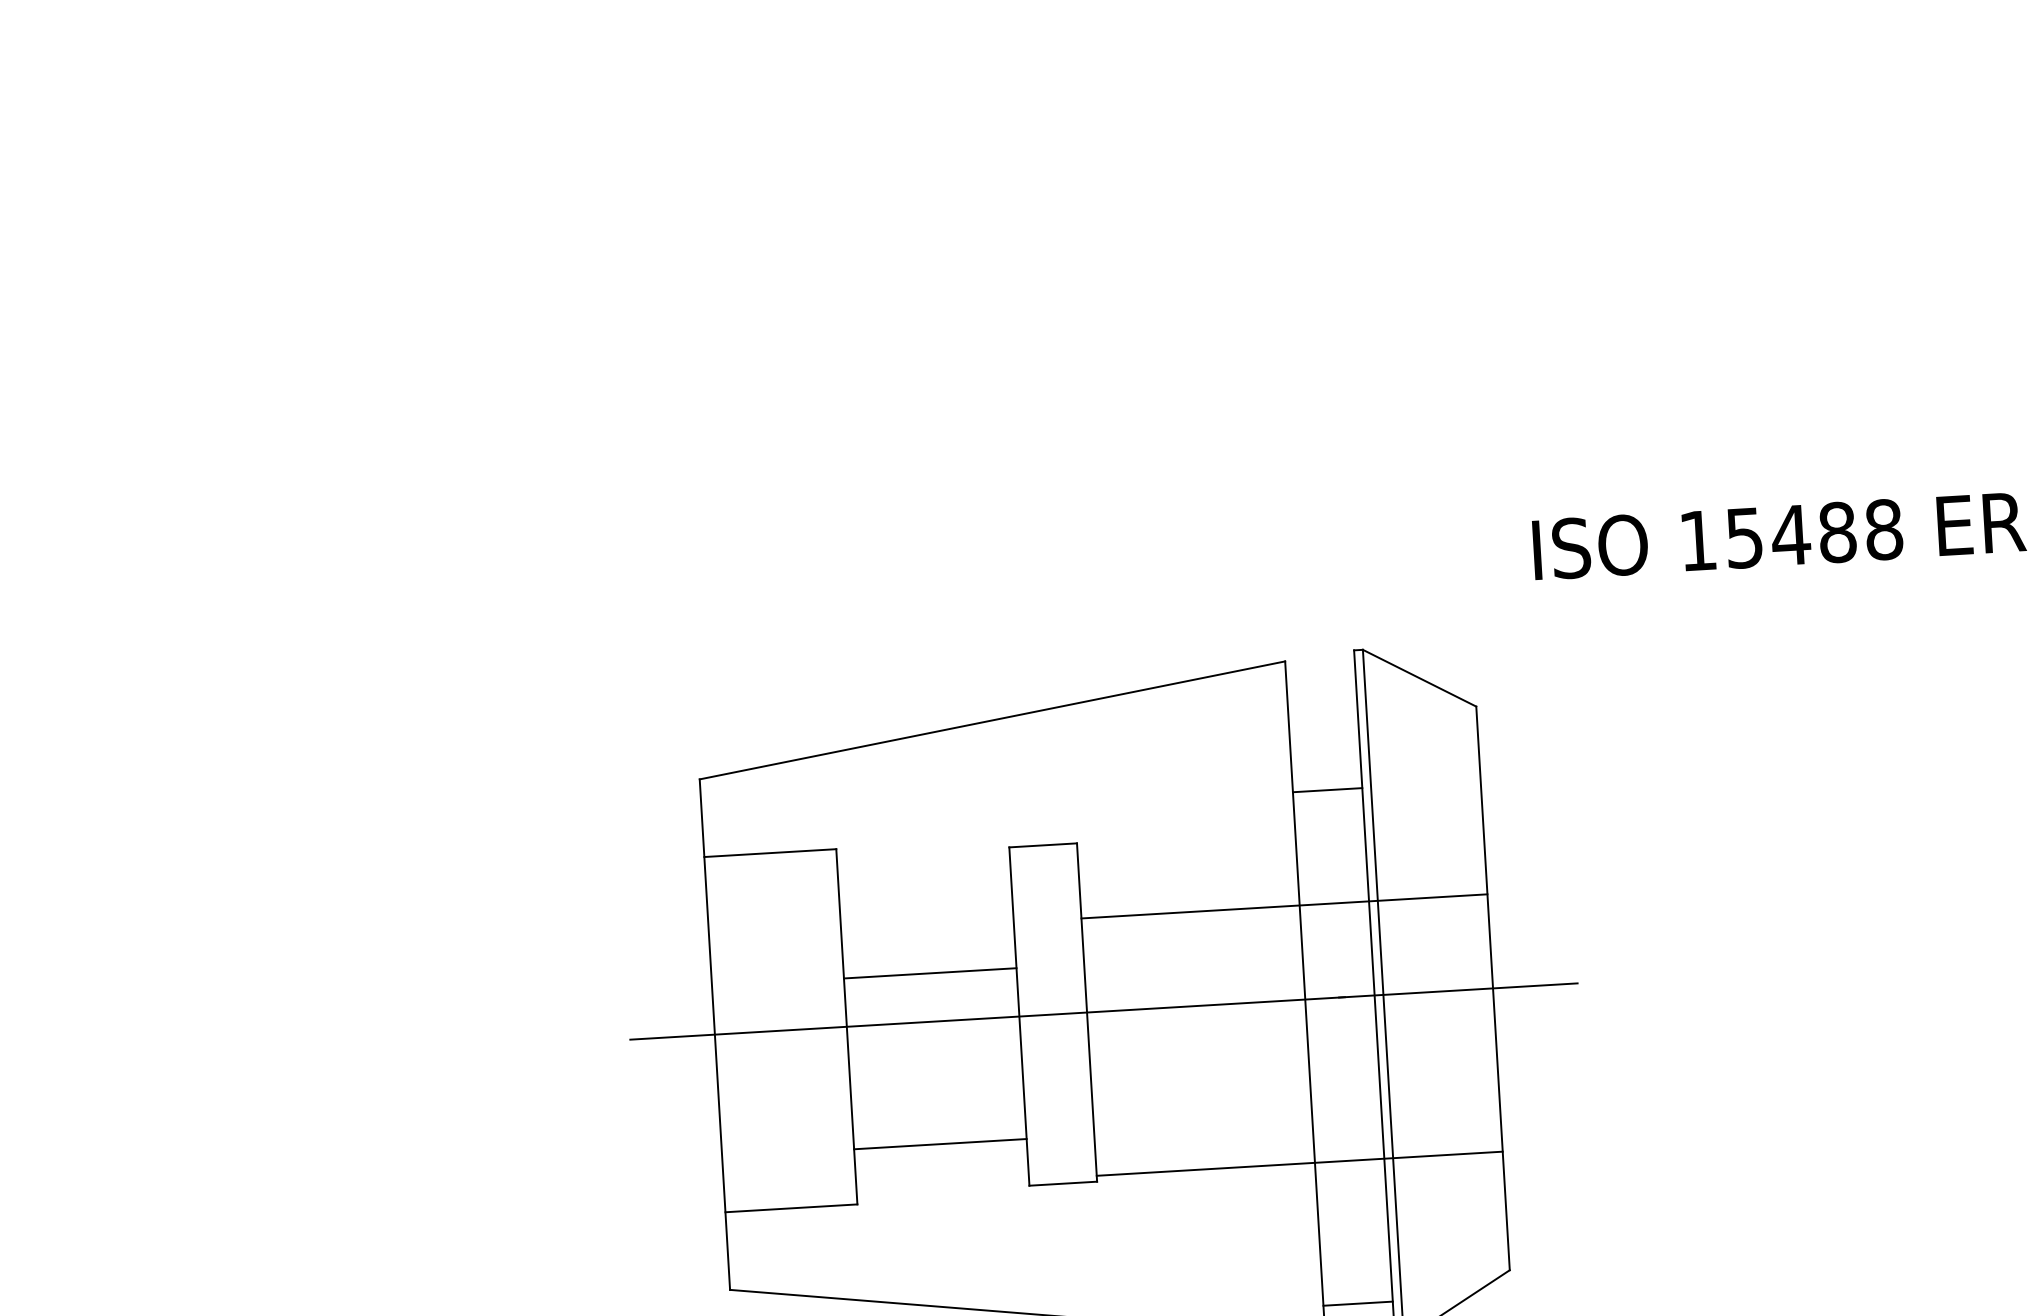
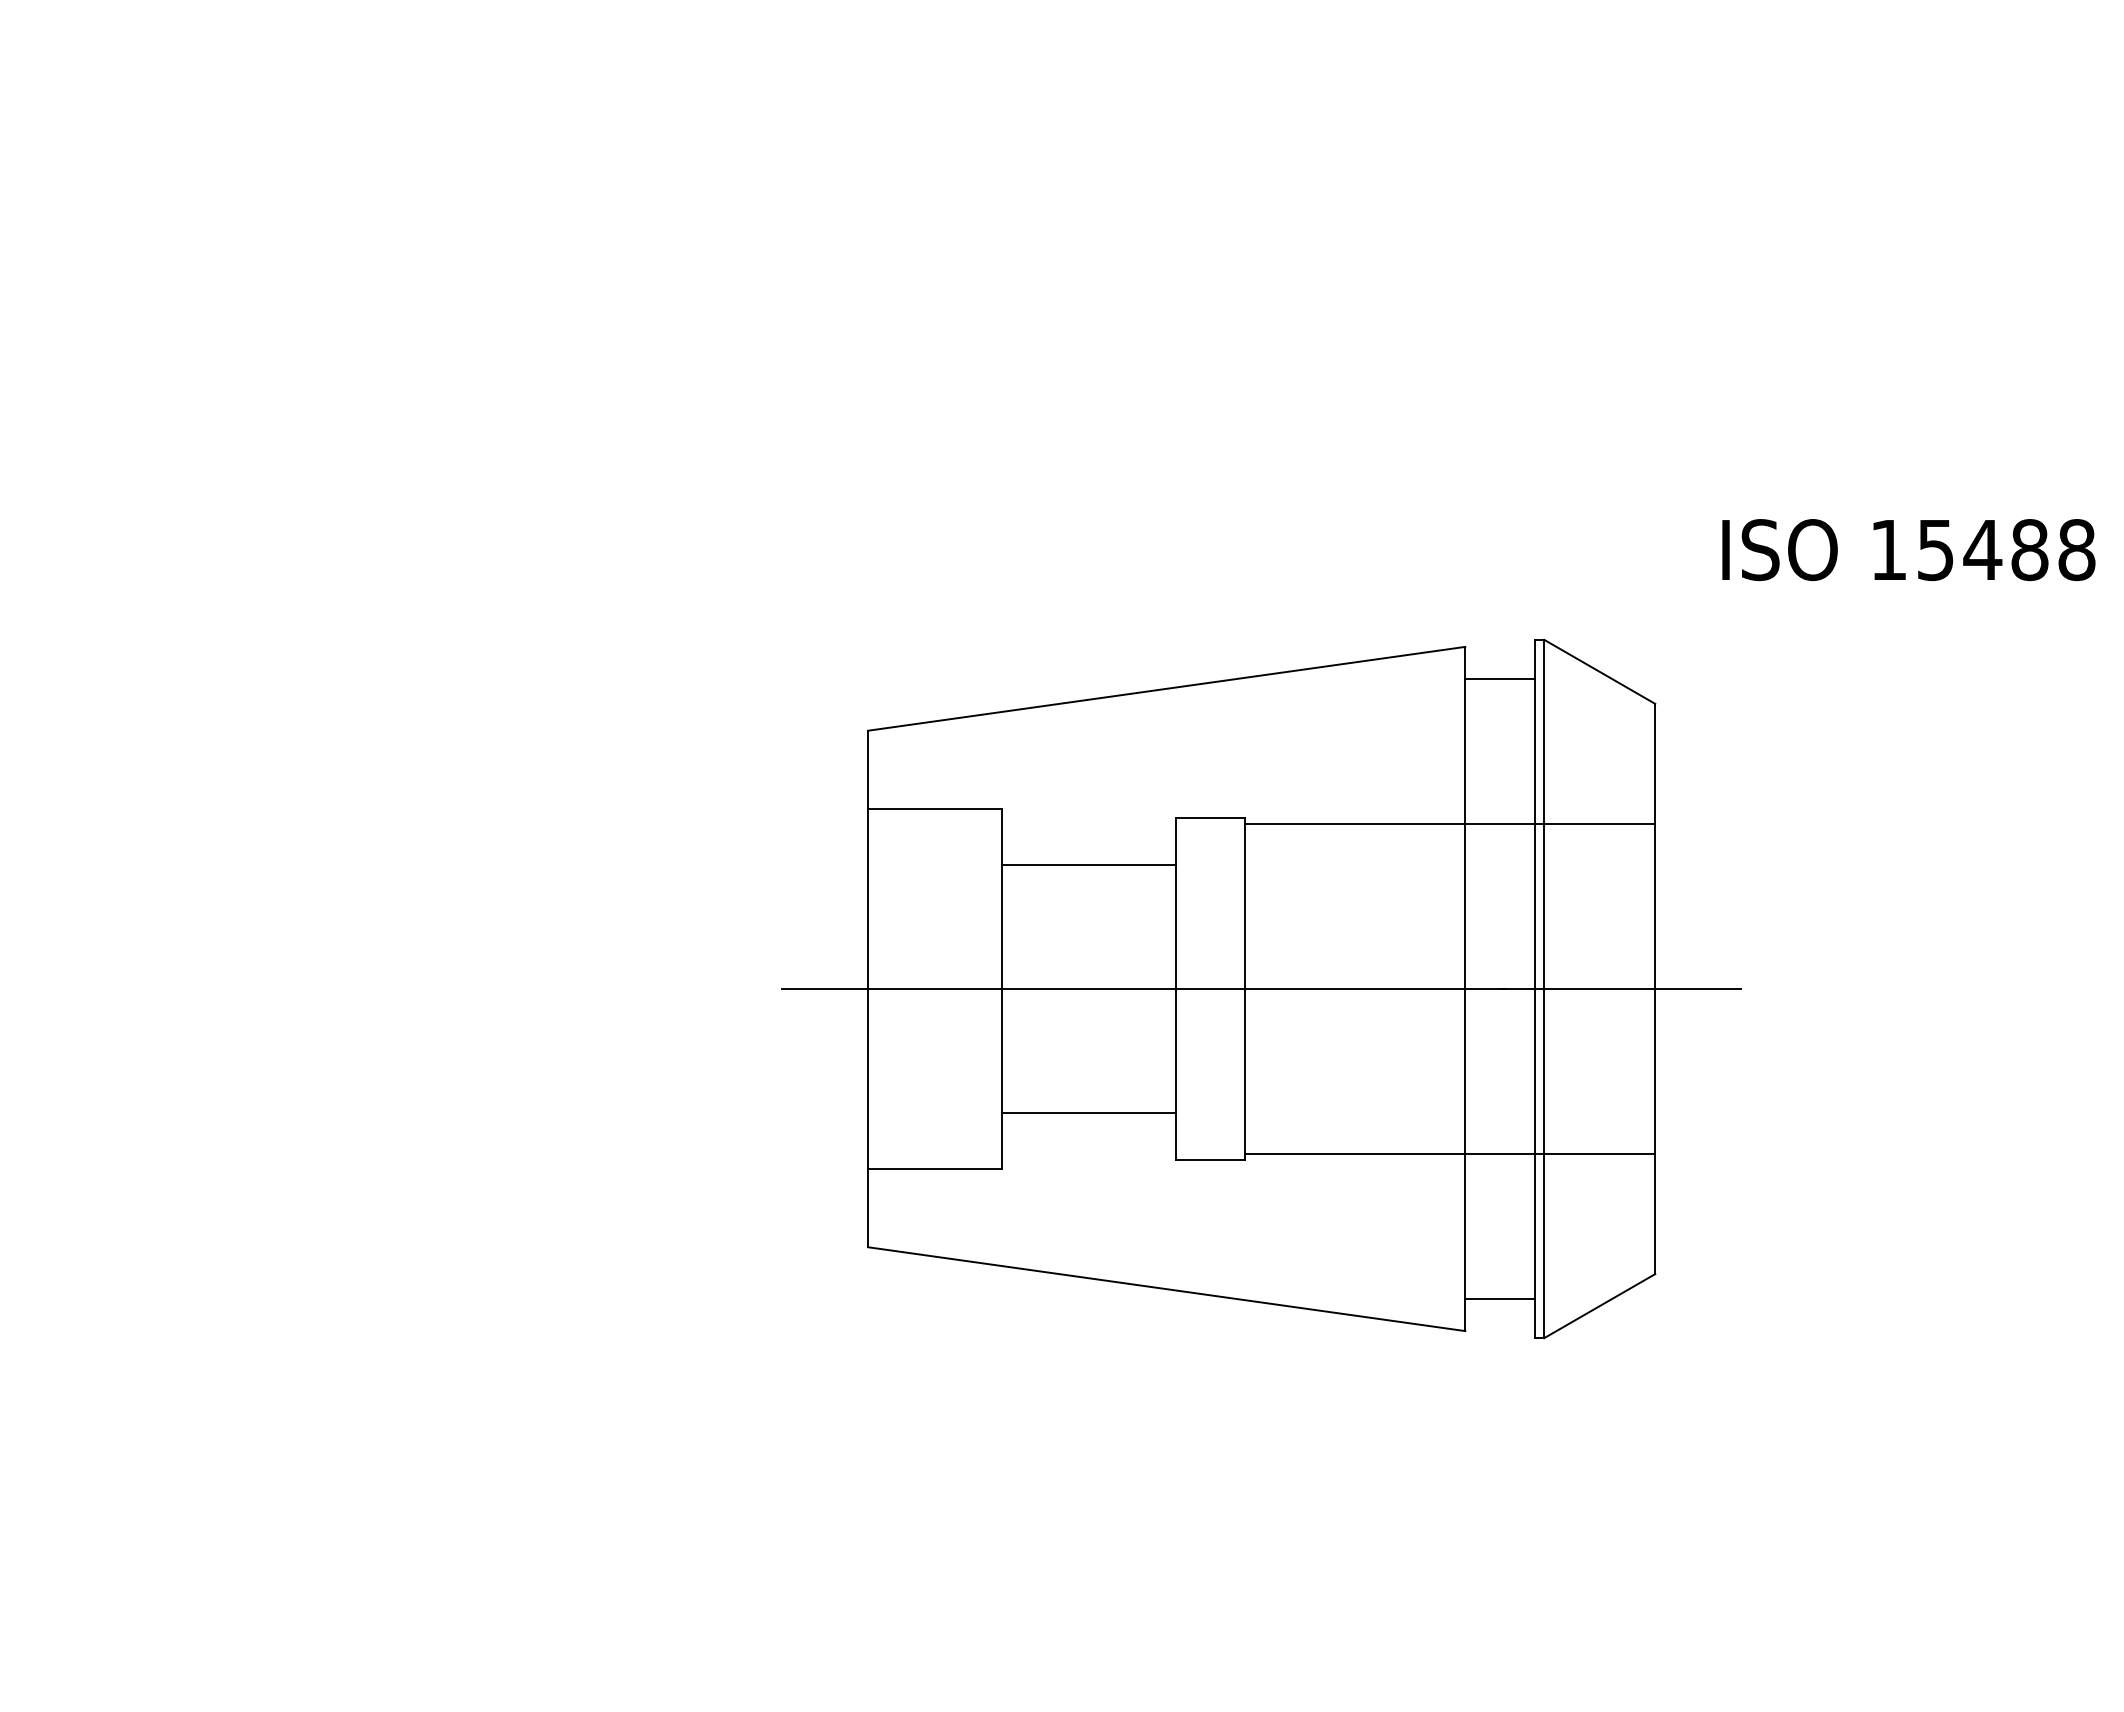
line: (1327, 790) -> (1500, 679), moved
line: (1284, 906) -> (1449, 823), moved
line: (929, 973) -> (1088, 865), moved

